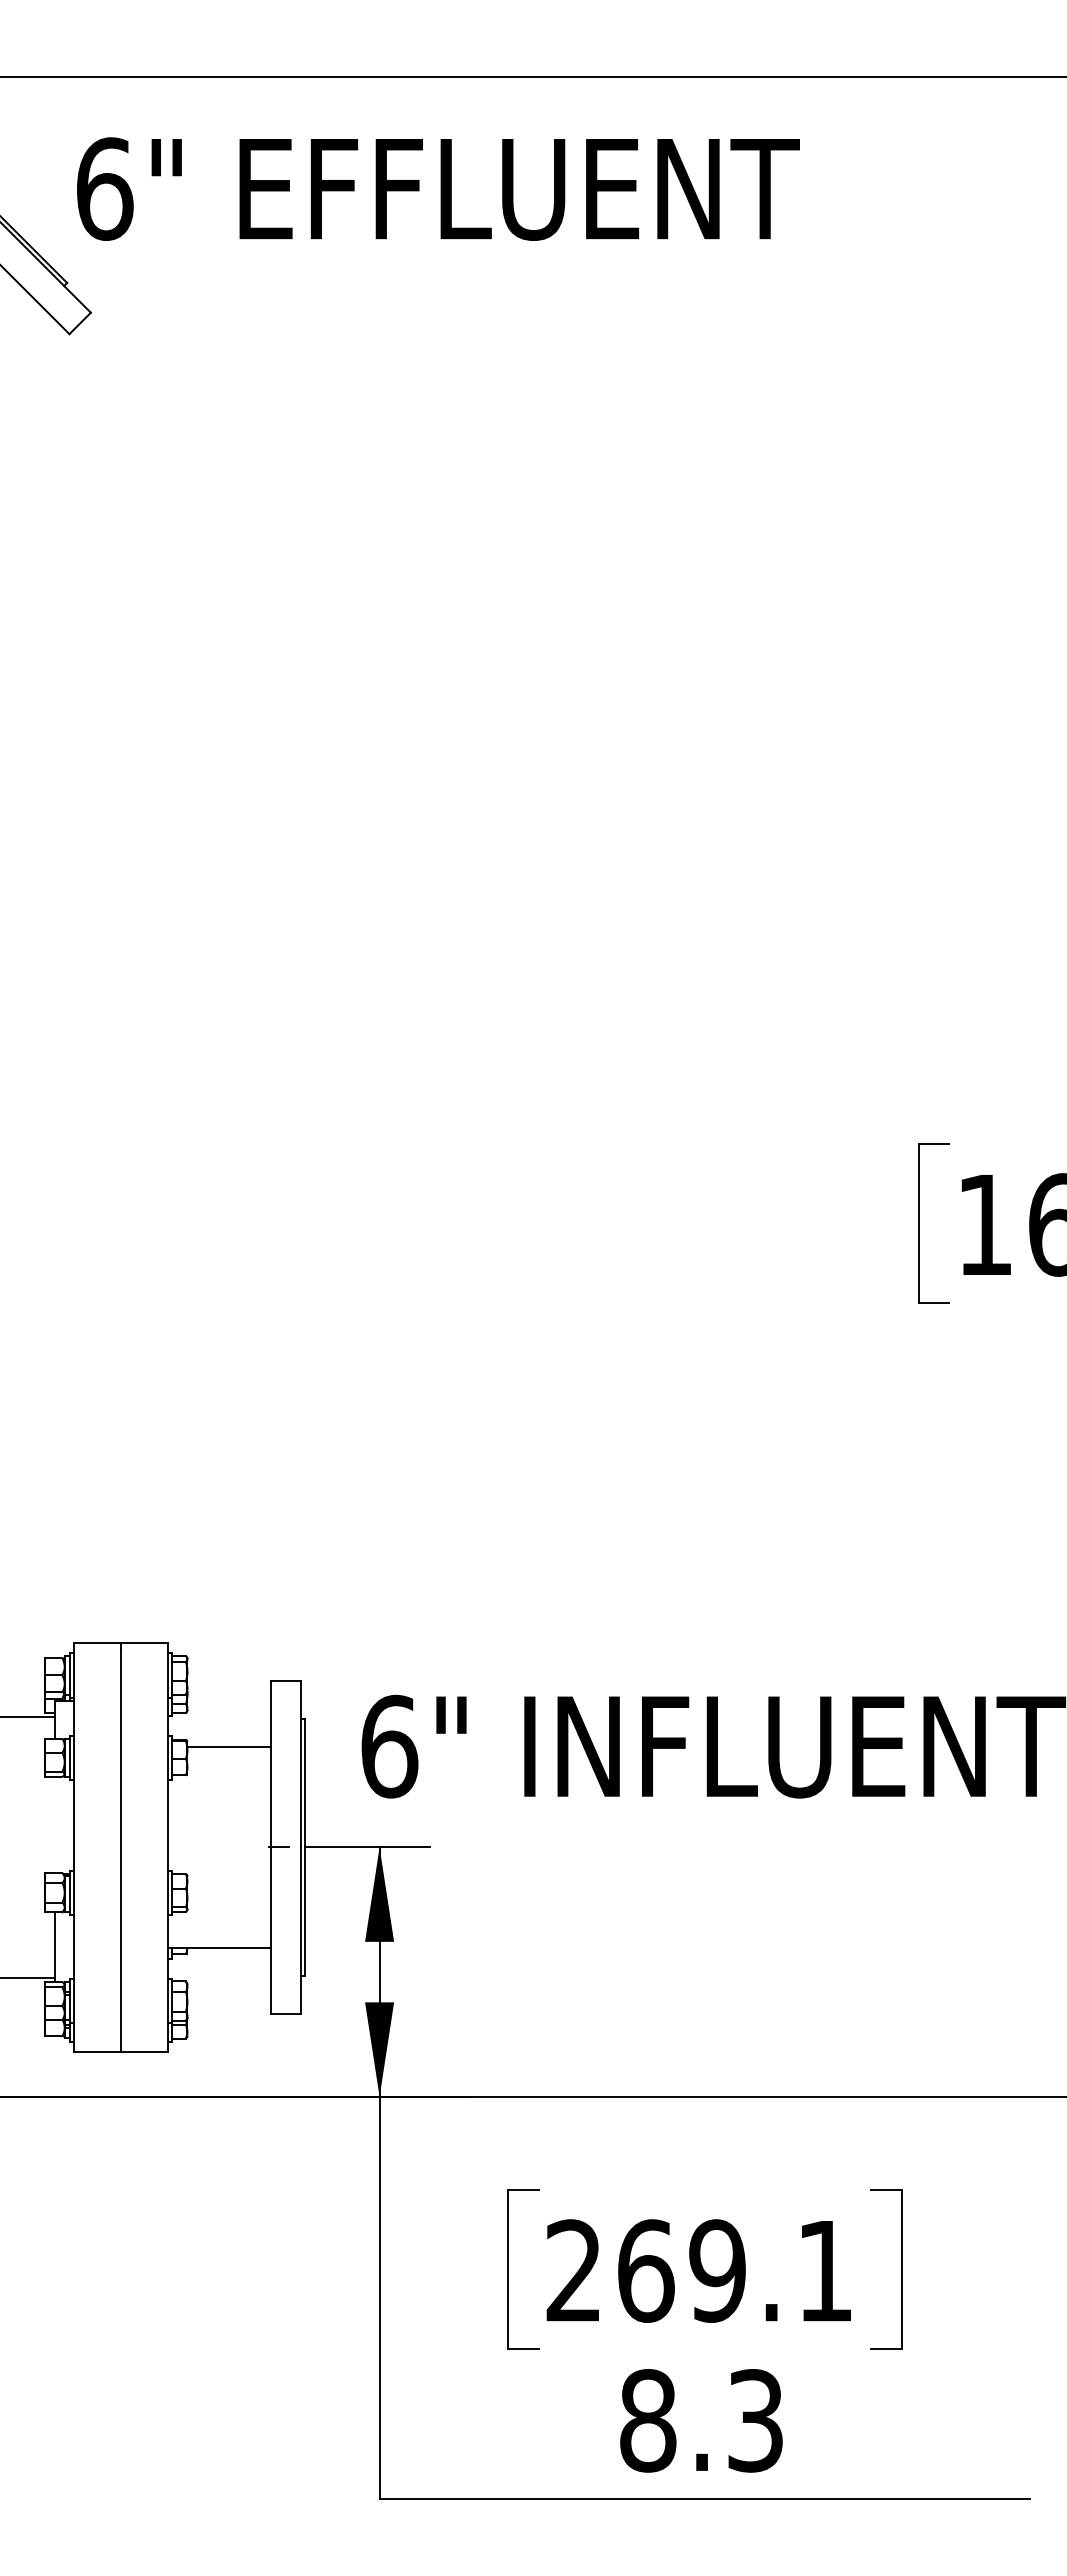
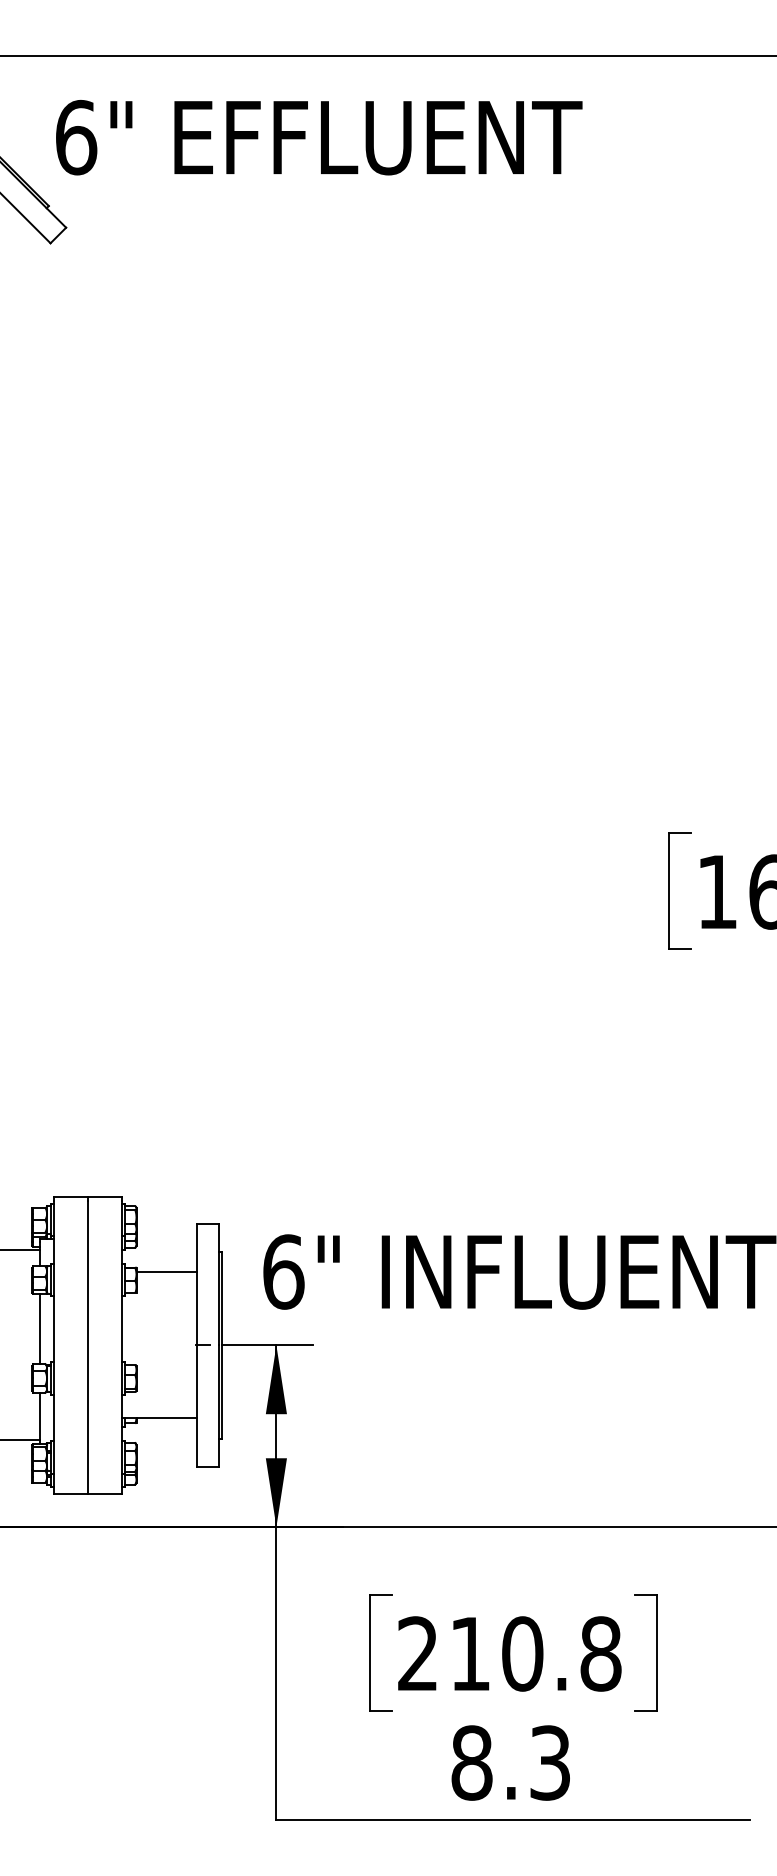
line: (54, 1824) -> (39, 1328), added
text: (735, 2270) -> (535, 1653), 269.1 -> 210.8

